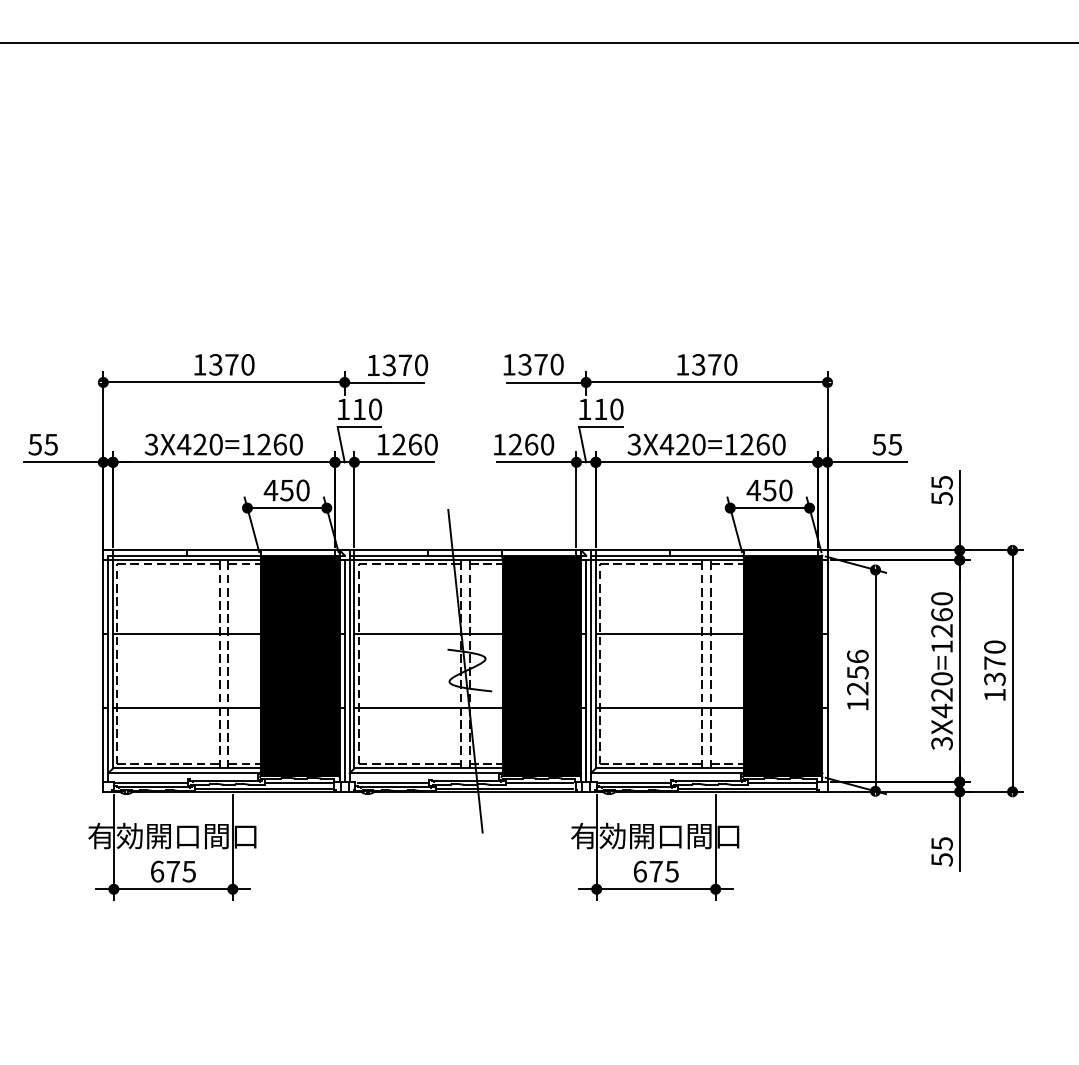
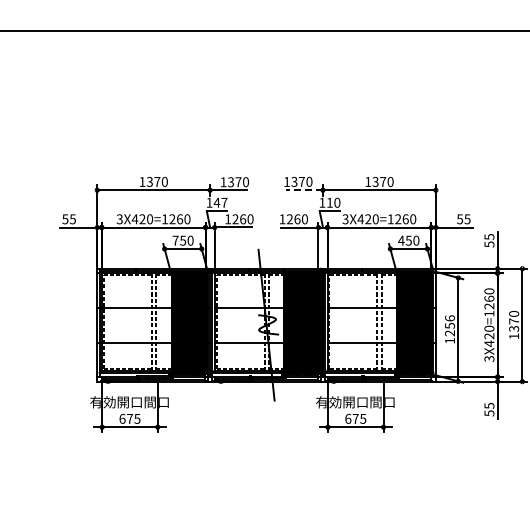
line: (546, 383) -> (304, 190), solid -> dashed
text: (366, 408) -> (220, 202), 110 -> 147
text: (270, 490) -> (175, 240), 450 -> 750

